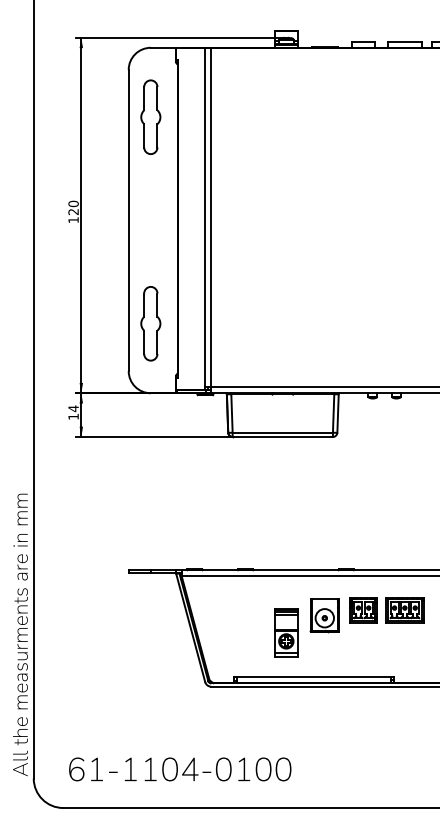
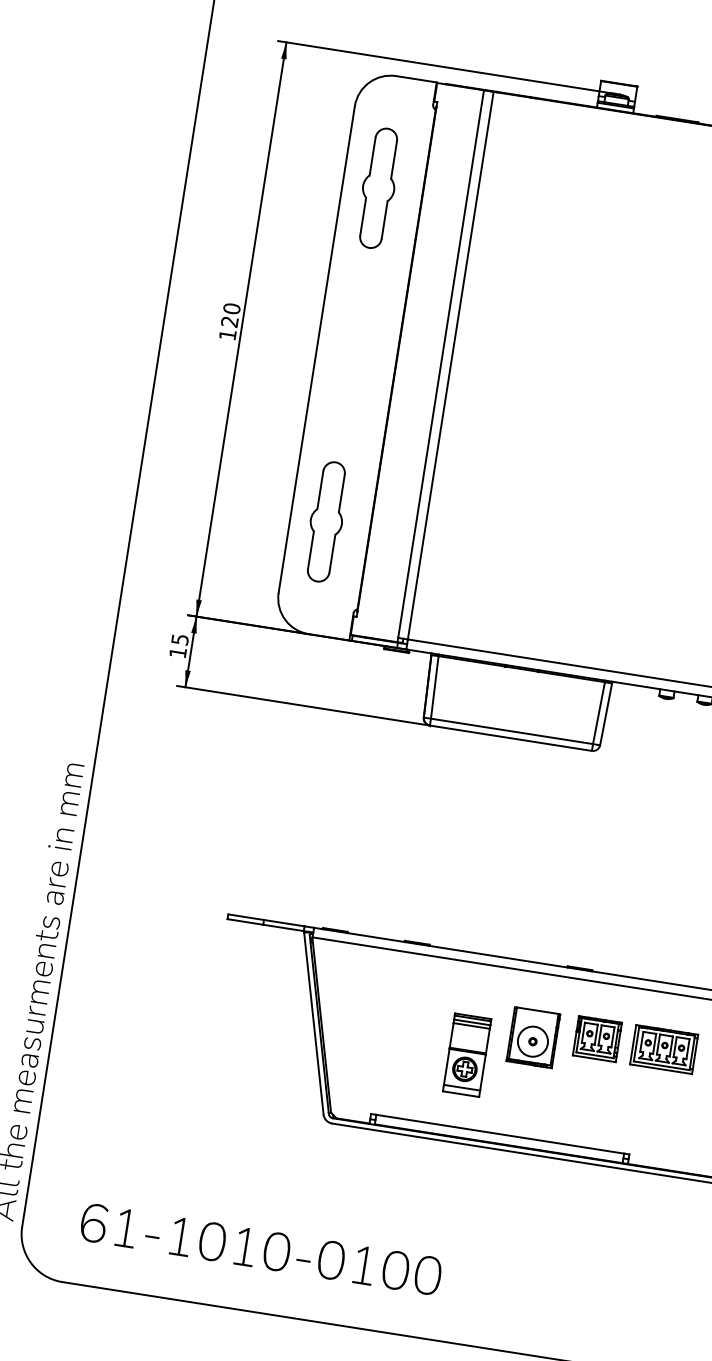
text: (73, 408) -> (180, 639), 14 -> 15
text: (170, 769) -> (245, 1246), 61-1104-0100 -> 61-1010-0100

